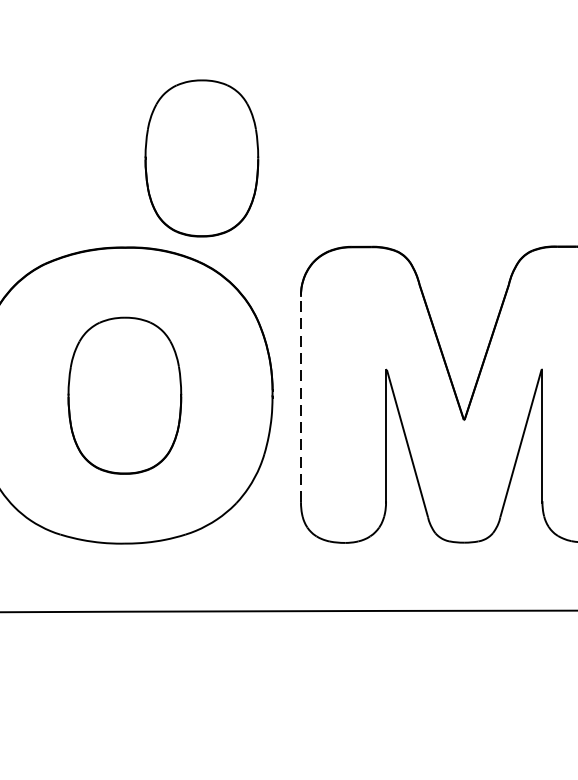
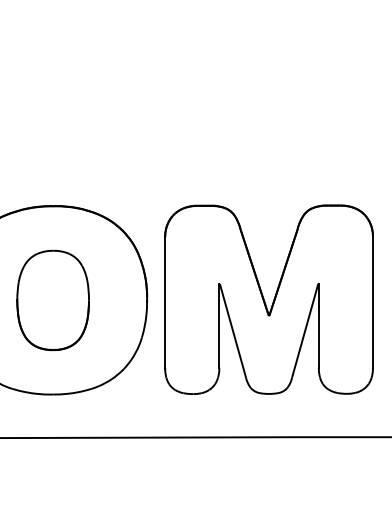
part: (200, 156) -> (101, 148), removed
line: (301, 398) -> (165, 302), dashed -> solid

